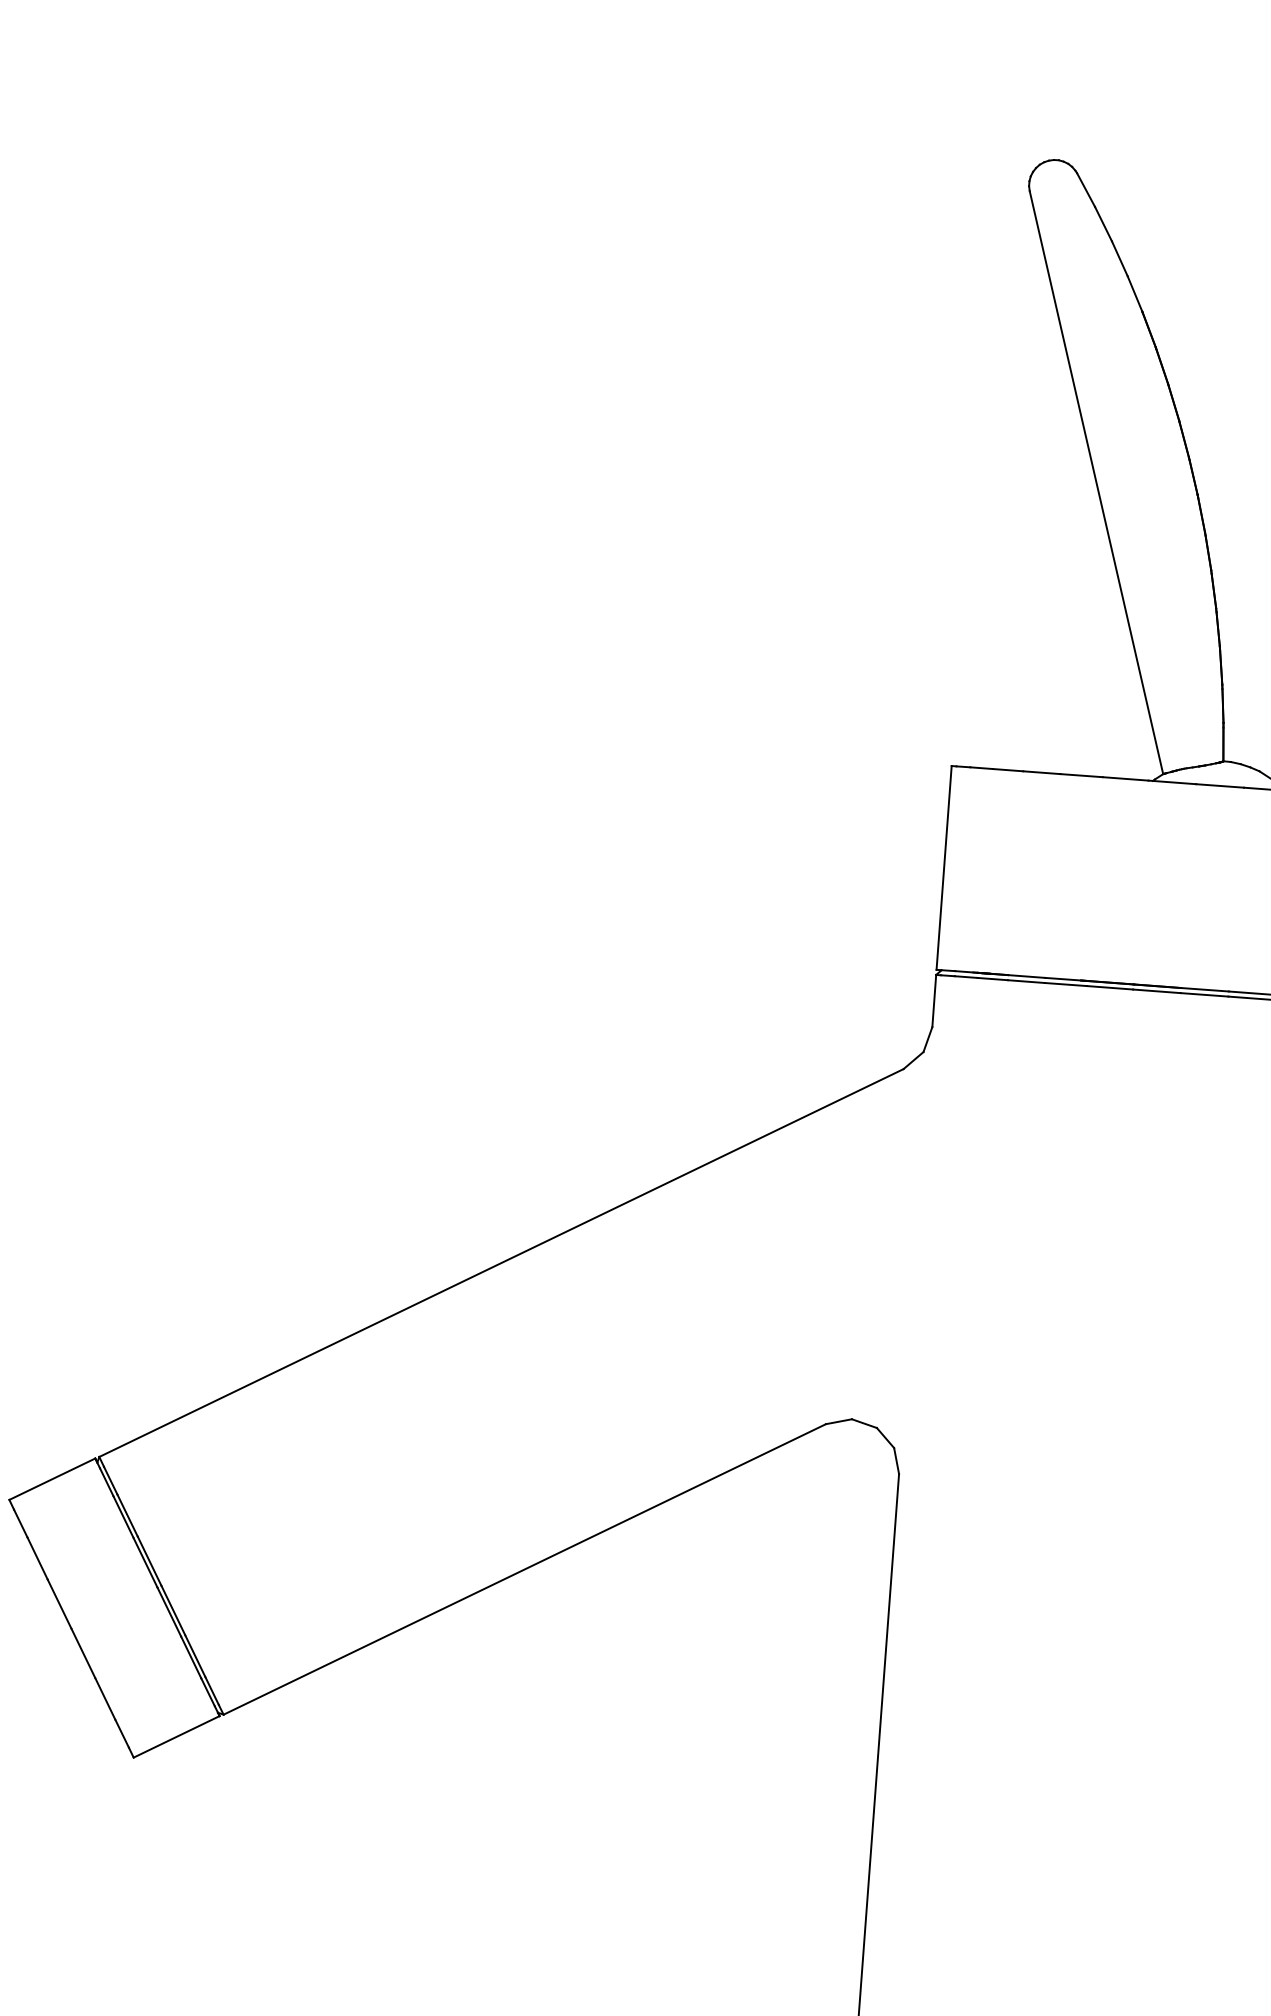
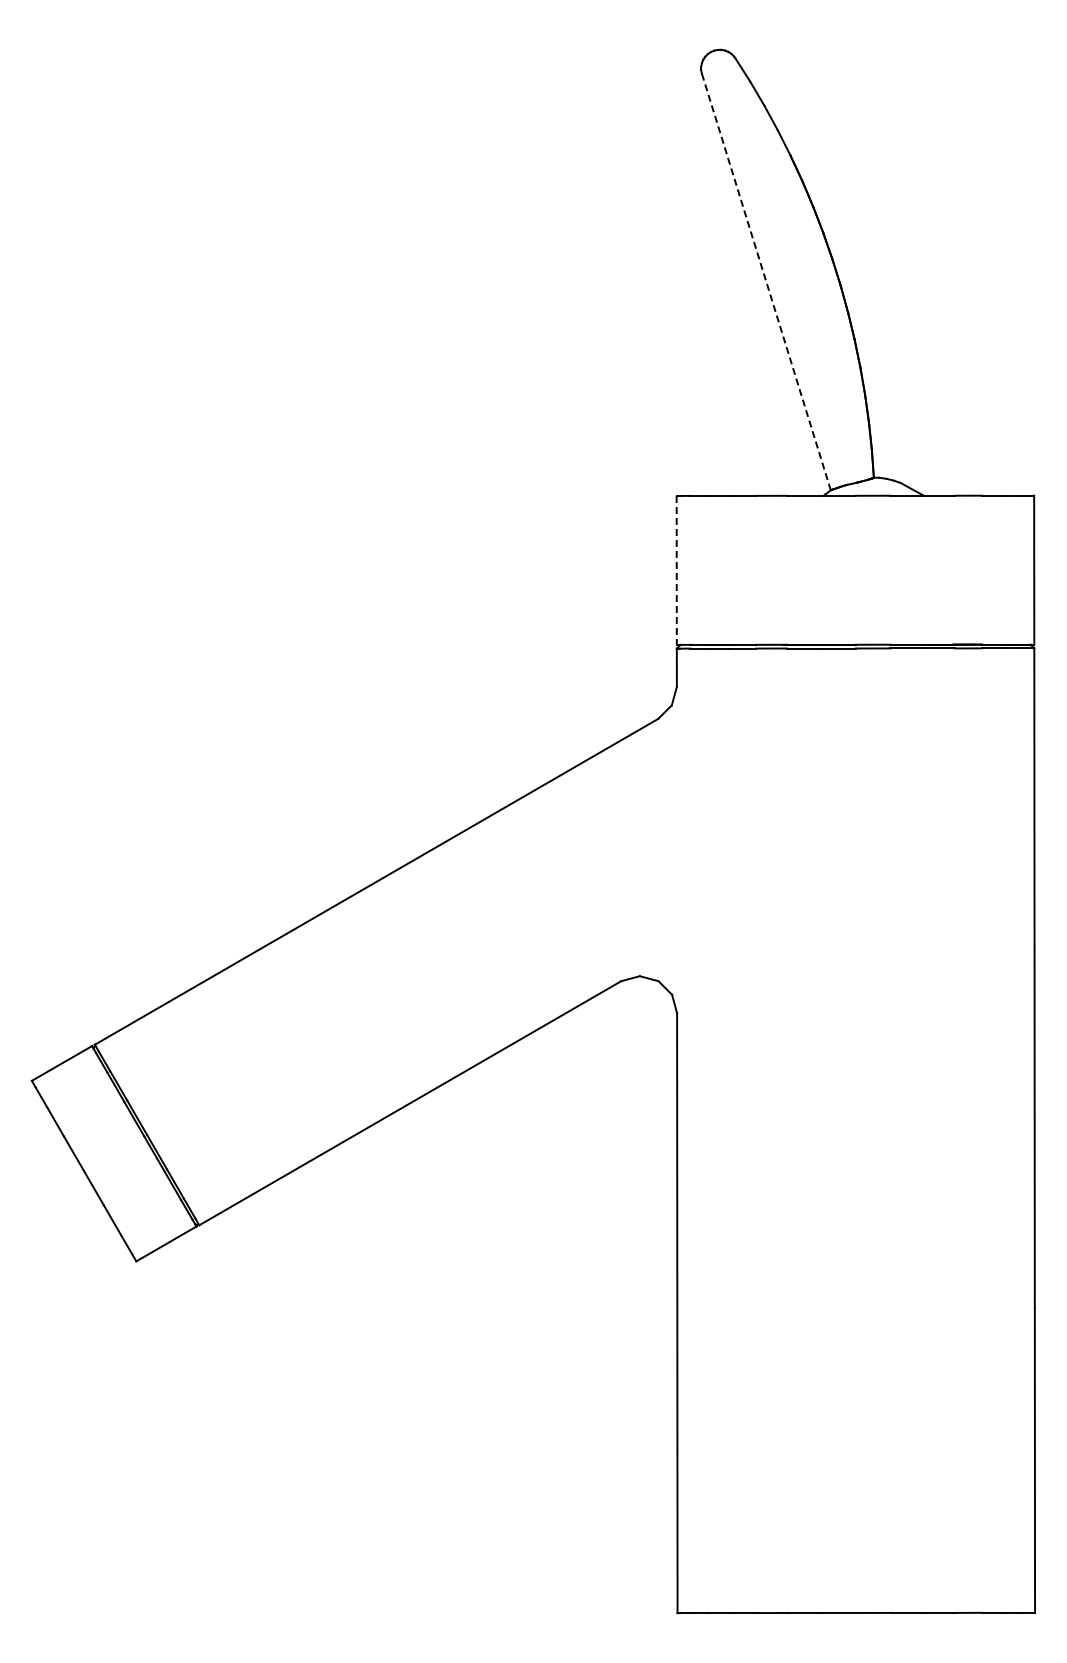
line: (1096, 483) -> (766, 282), solid -> dashed
line: (943, 867) -> (676, 570), solid -> dashed

